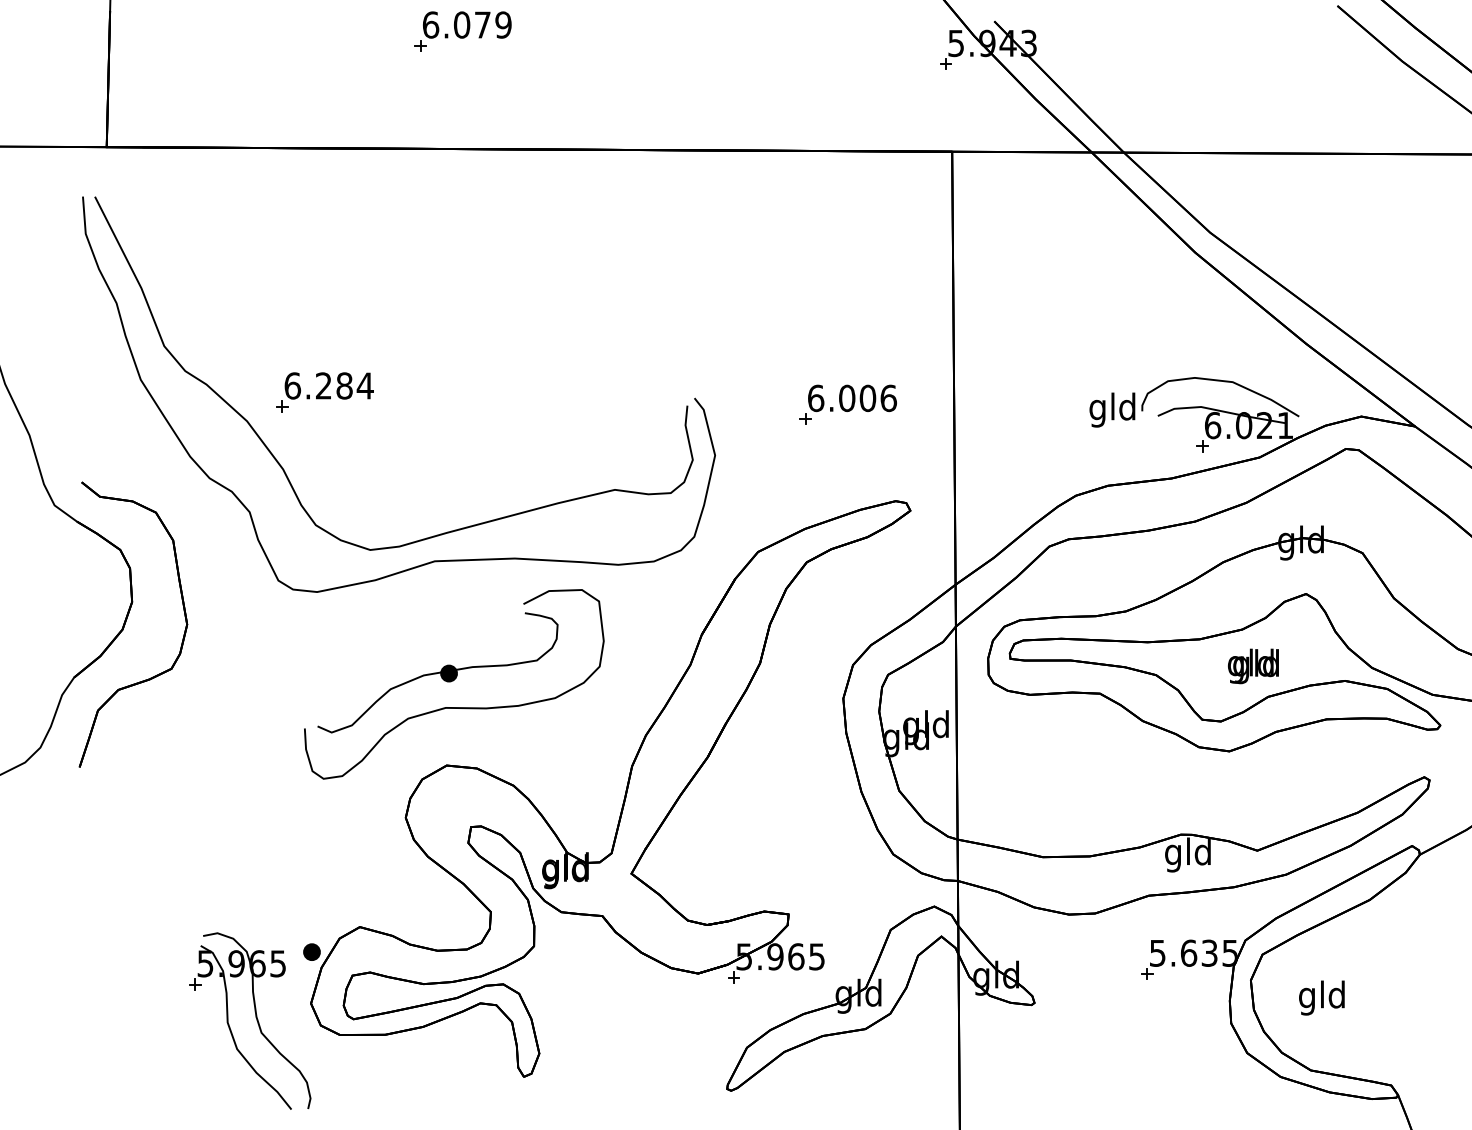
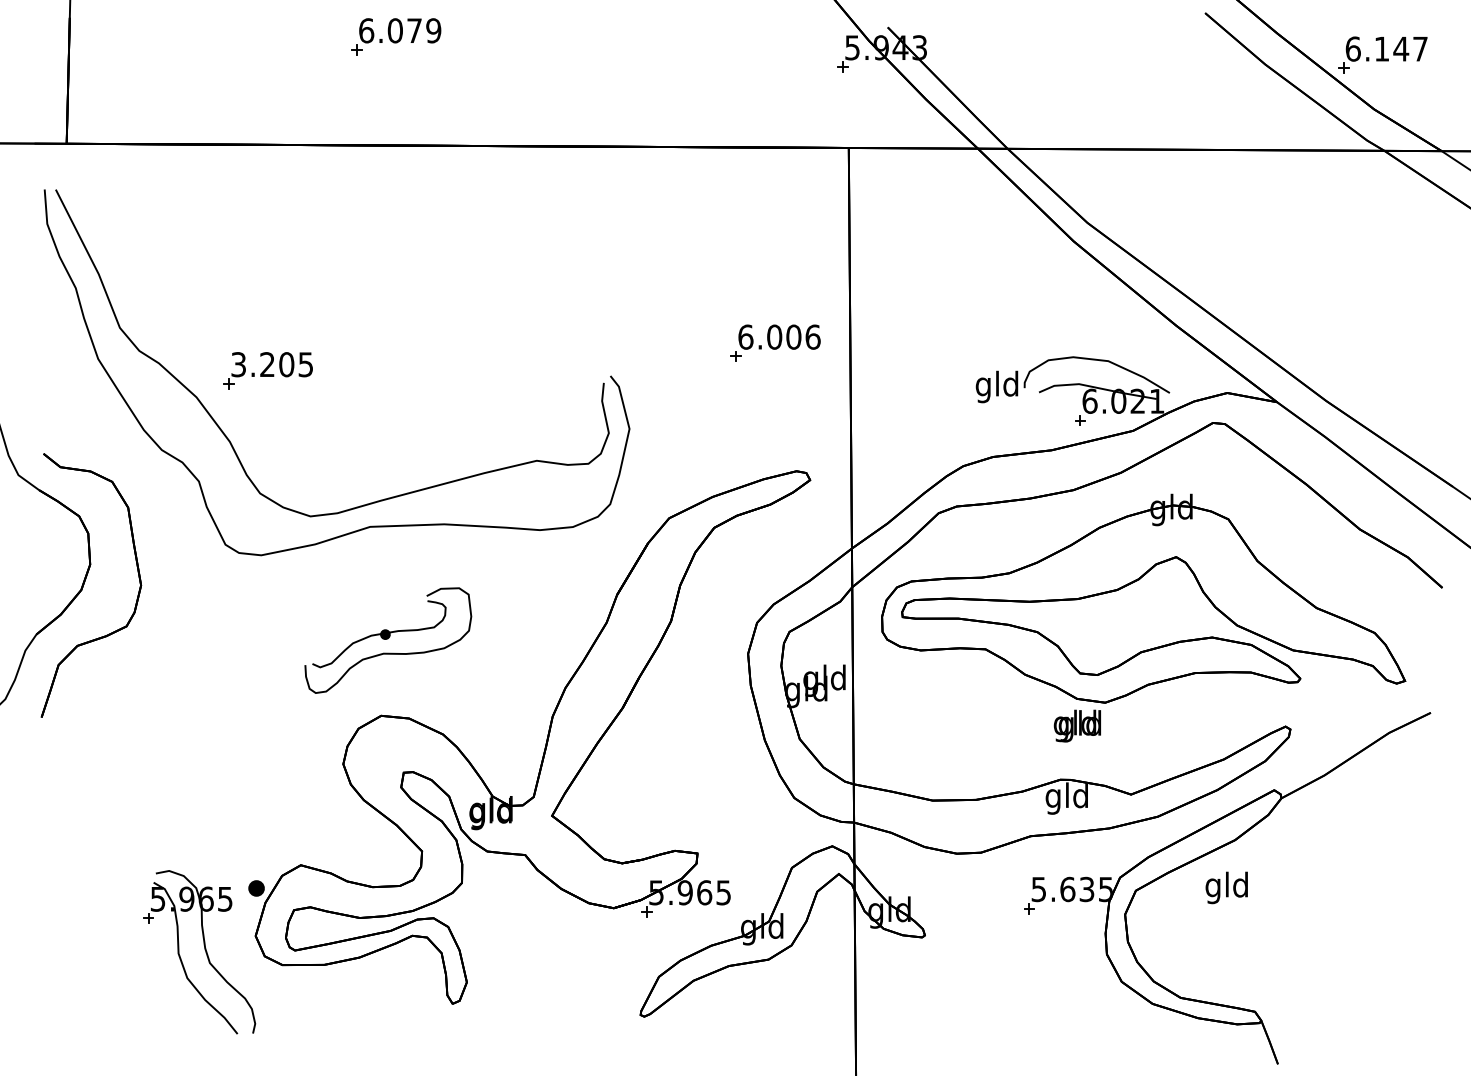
text: (329, 385) -> (272, 364), 6.284 -> 3.205
part: (848, 404) -> (775, 342), moved
text: (1252, 665) -> (1076, 725), moved
part: (454, 684) -> (388, 640), size x0.6
text: (1321, 997) -> (1226, 887), moved

